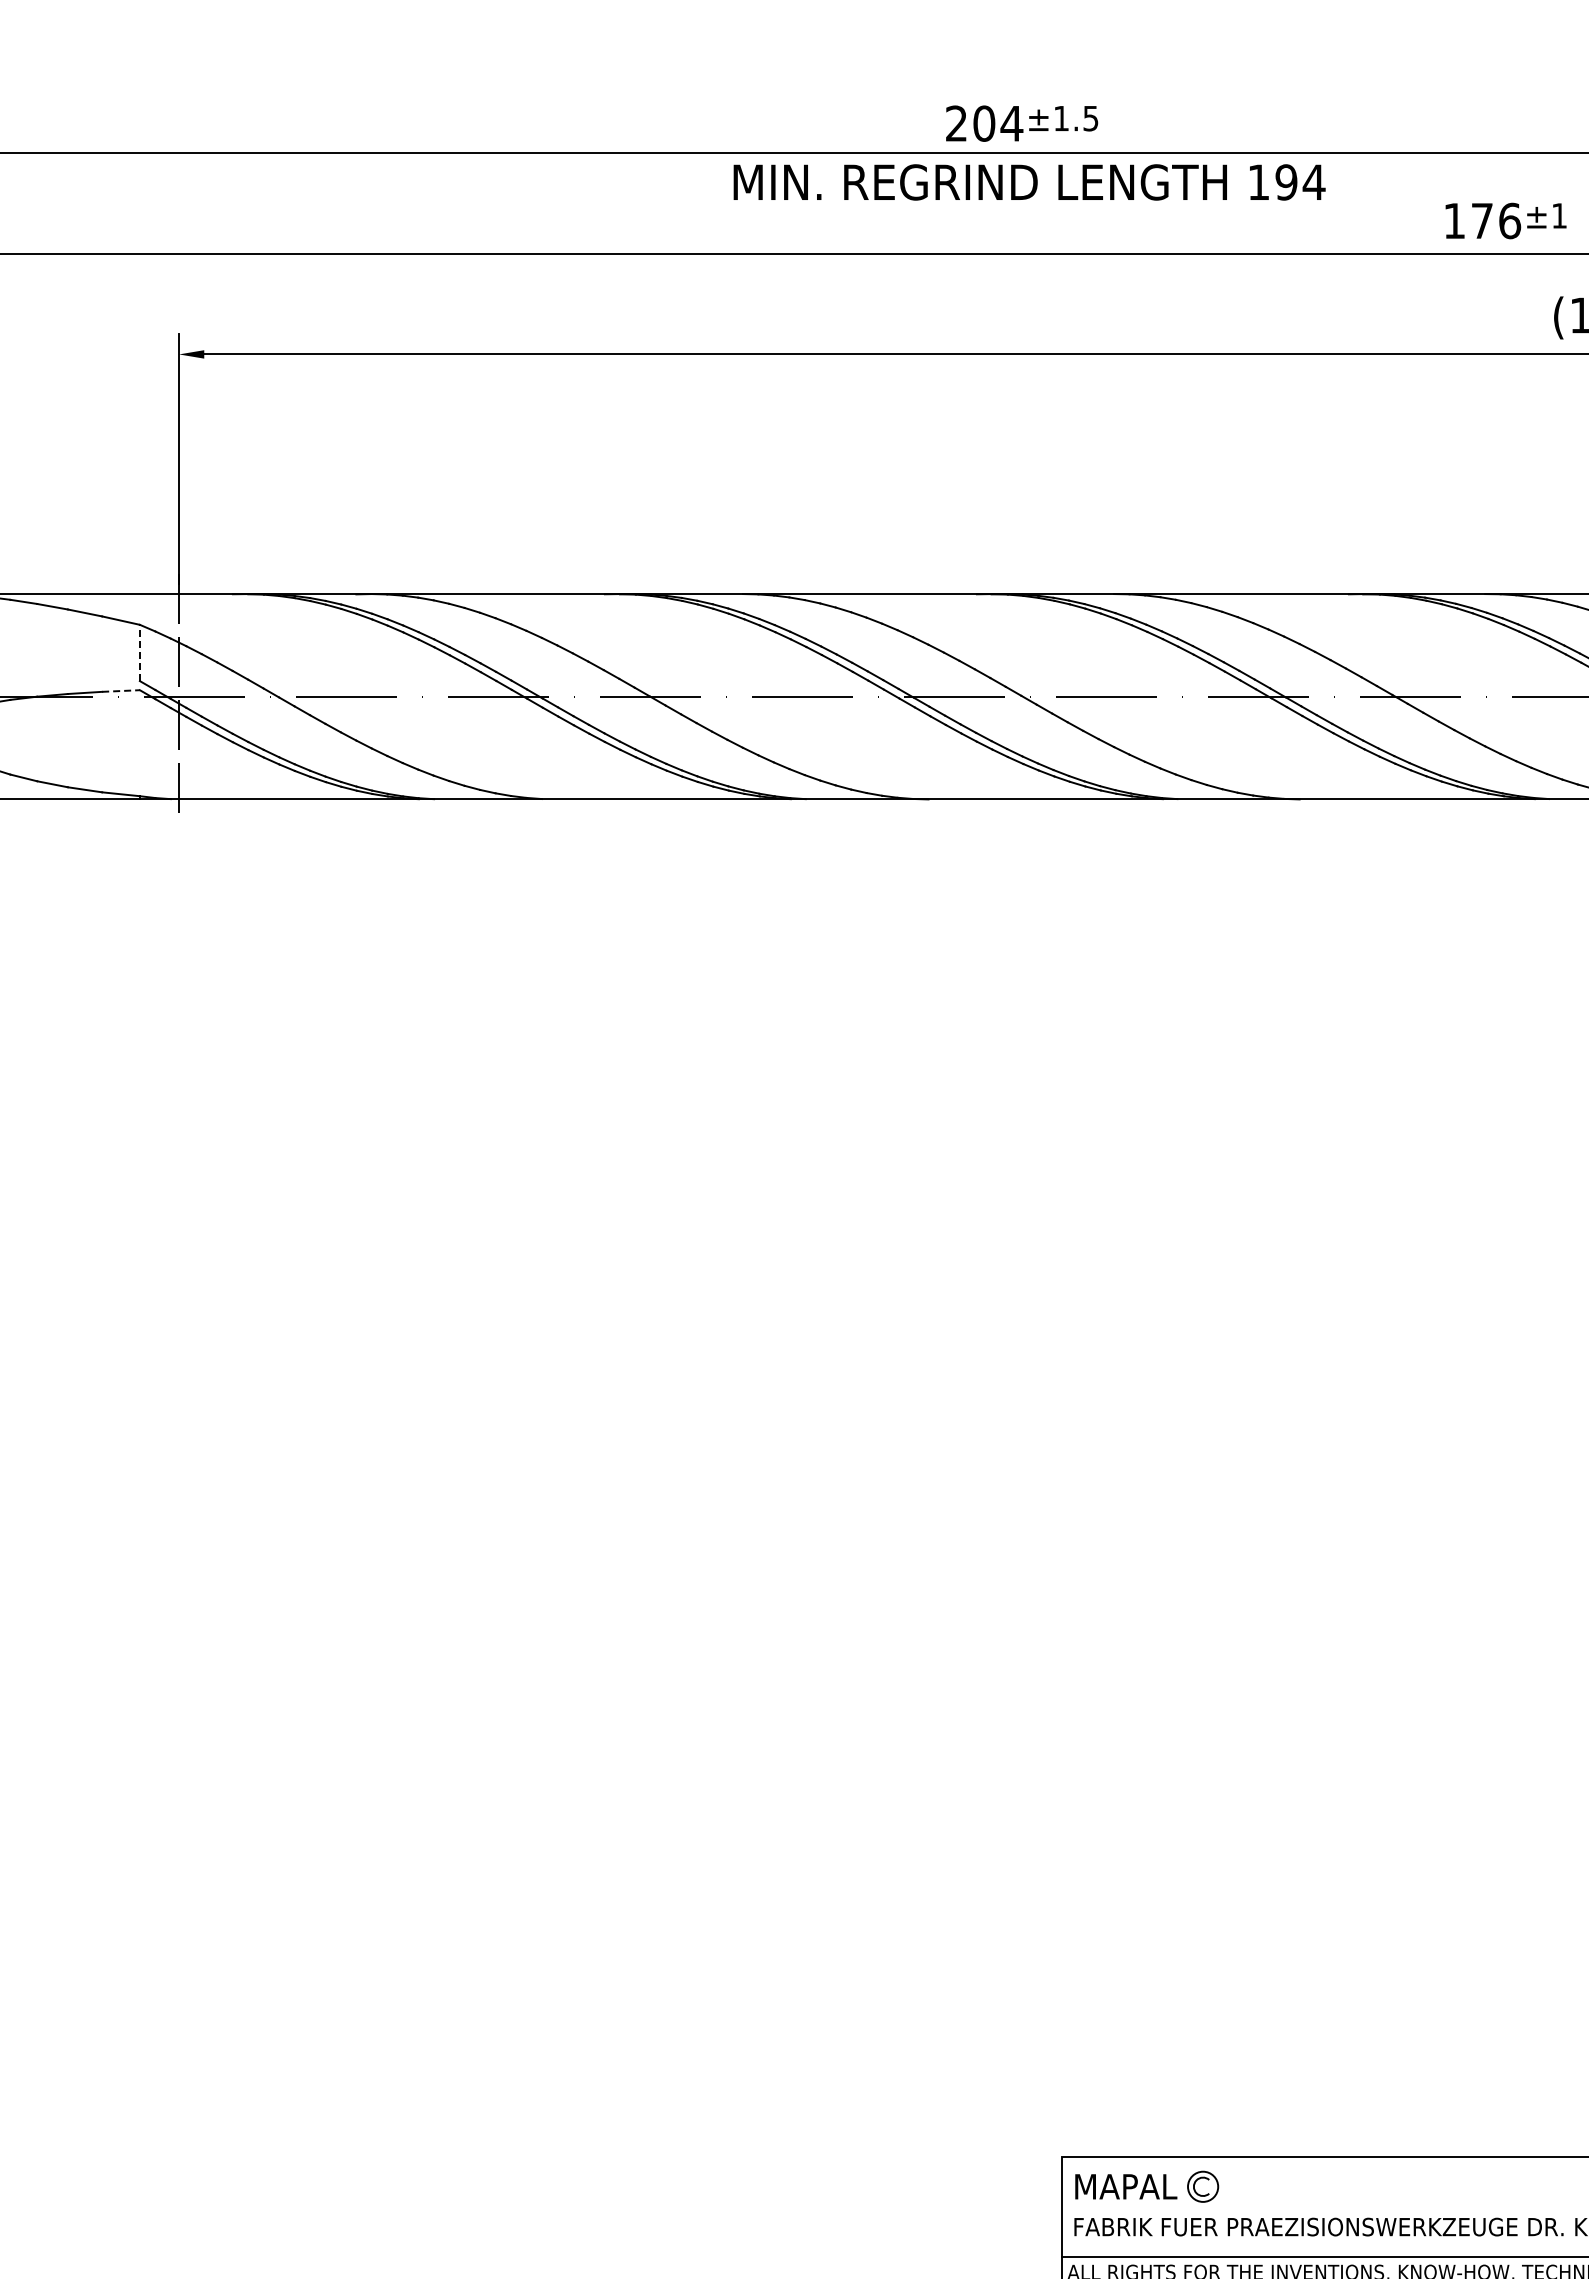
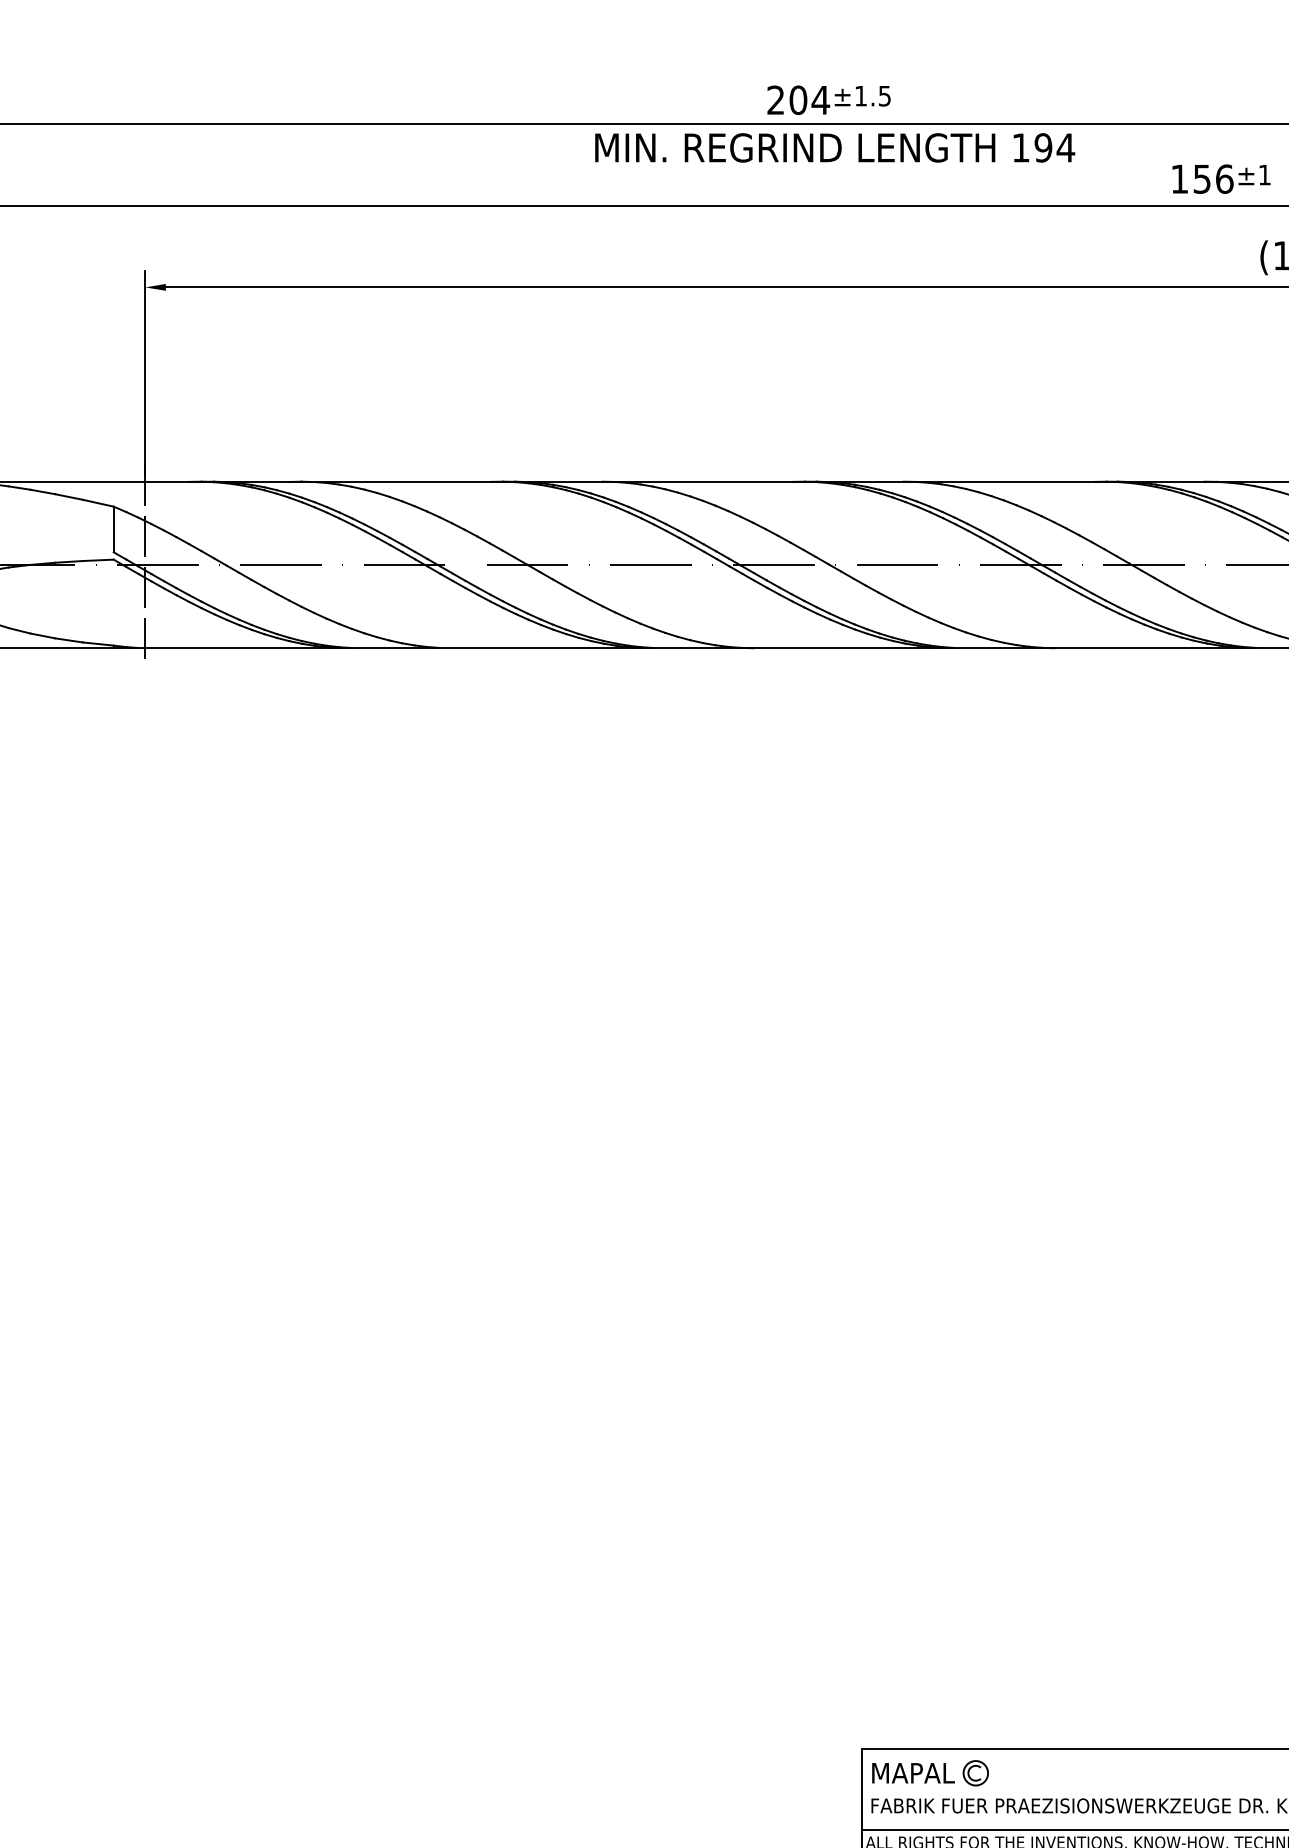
text: (1482, 221) -> (1202, 179), 176 -> 156
line: (139, 652) -> (113, 529), dashed -> solid
line: (121, 691) -> (98, 560), dashed -> solid

